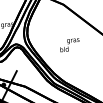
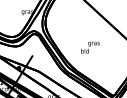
text: (69, 45) -> (90, 47), moved

